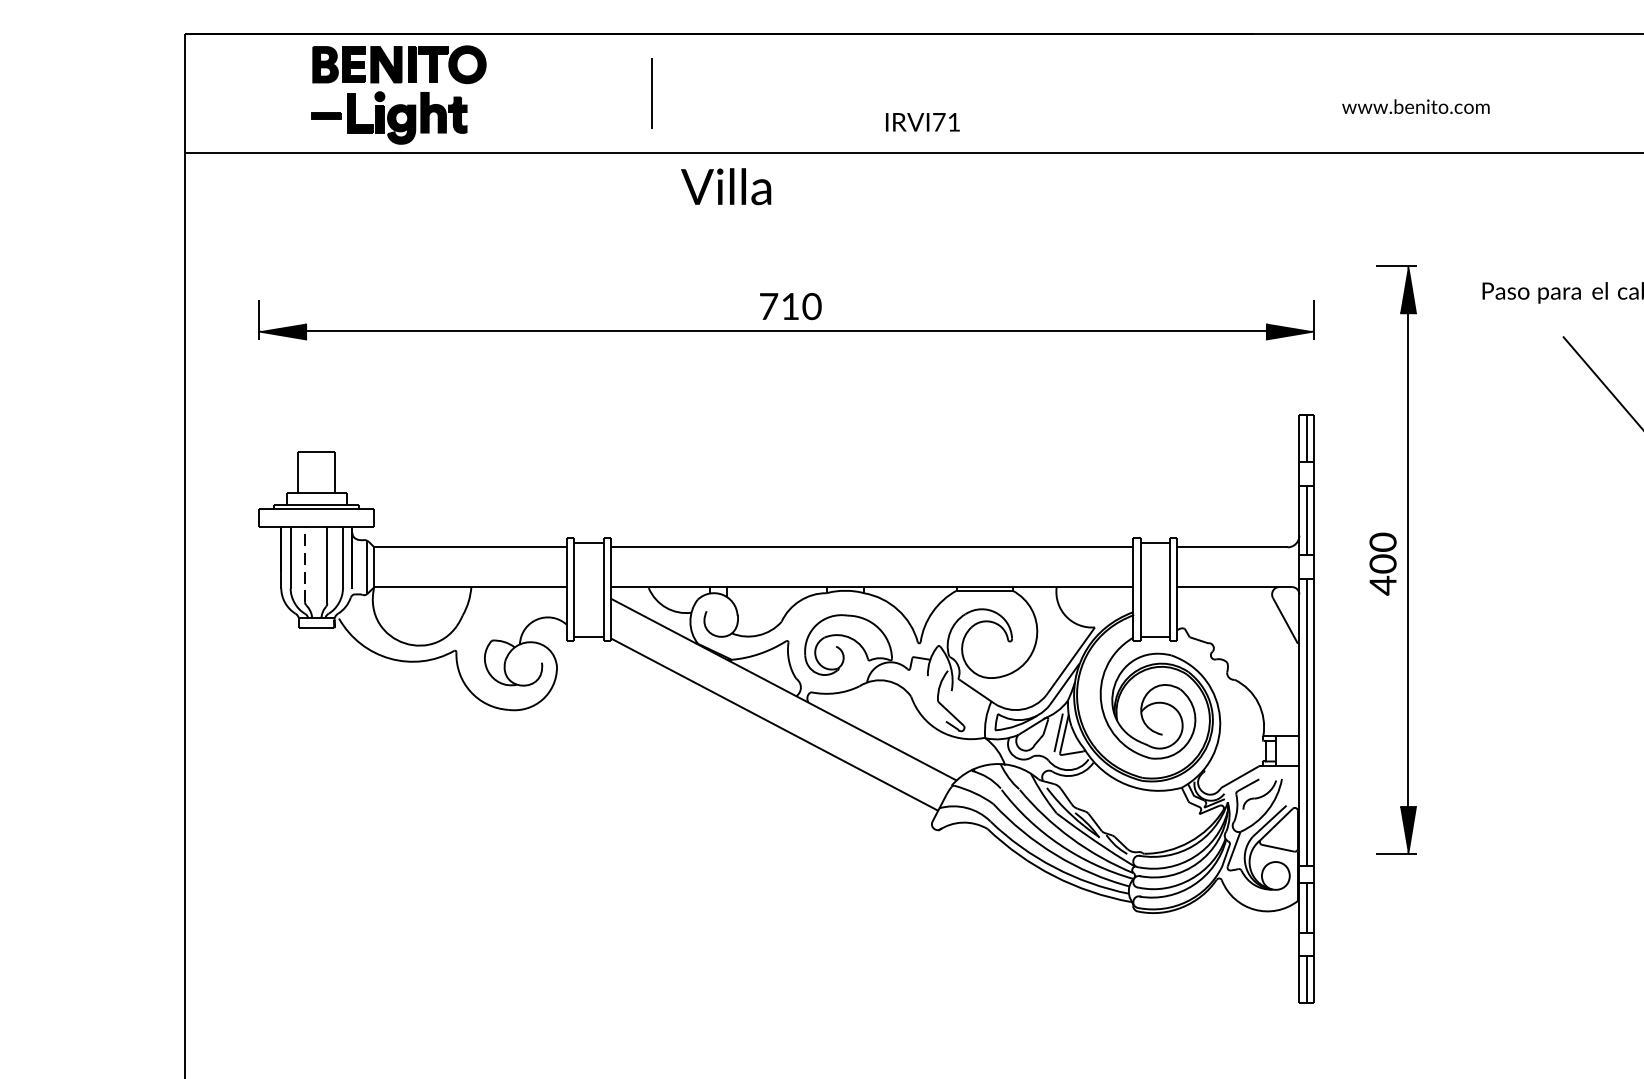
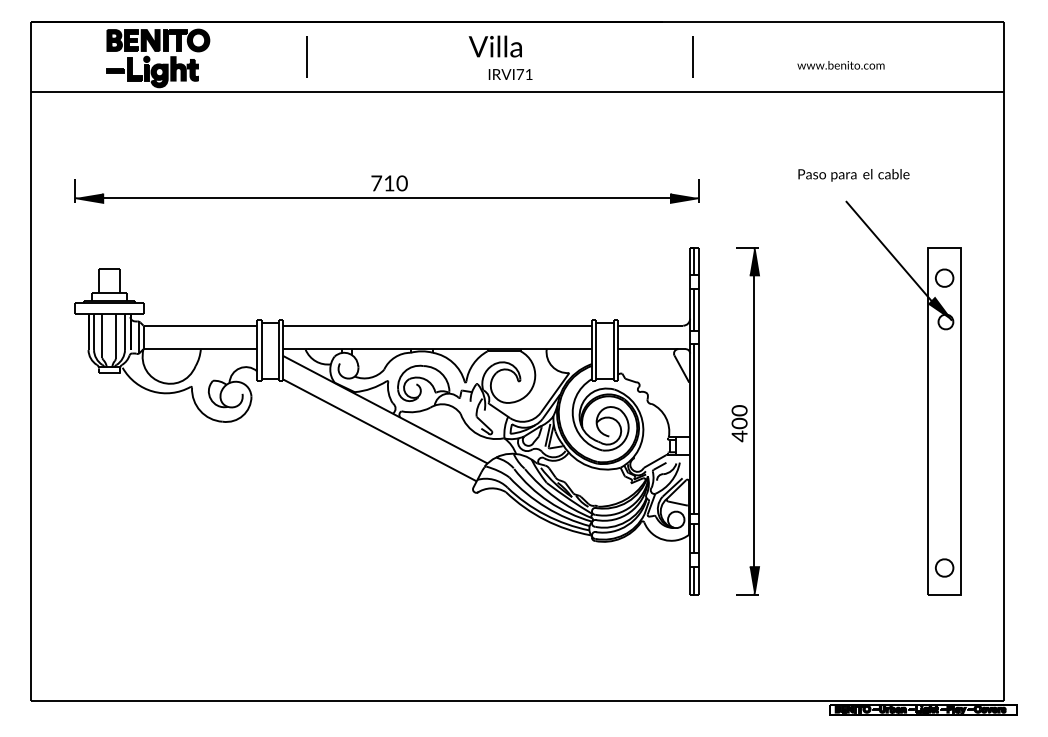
line: (1303, 91) -> (692, 56), added
text: (1415, 106) -> (840, 65), moved
text: (922, 122) -> (510, 74), moved
text: (724, 186) -> (494, 46), moved
part: (1393, 560) -> (745, 421), moved
line: (304, 563) -> (102, 335), dashed -> solid

